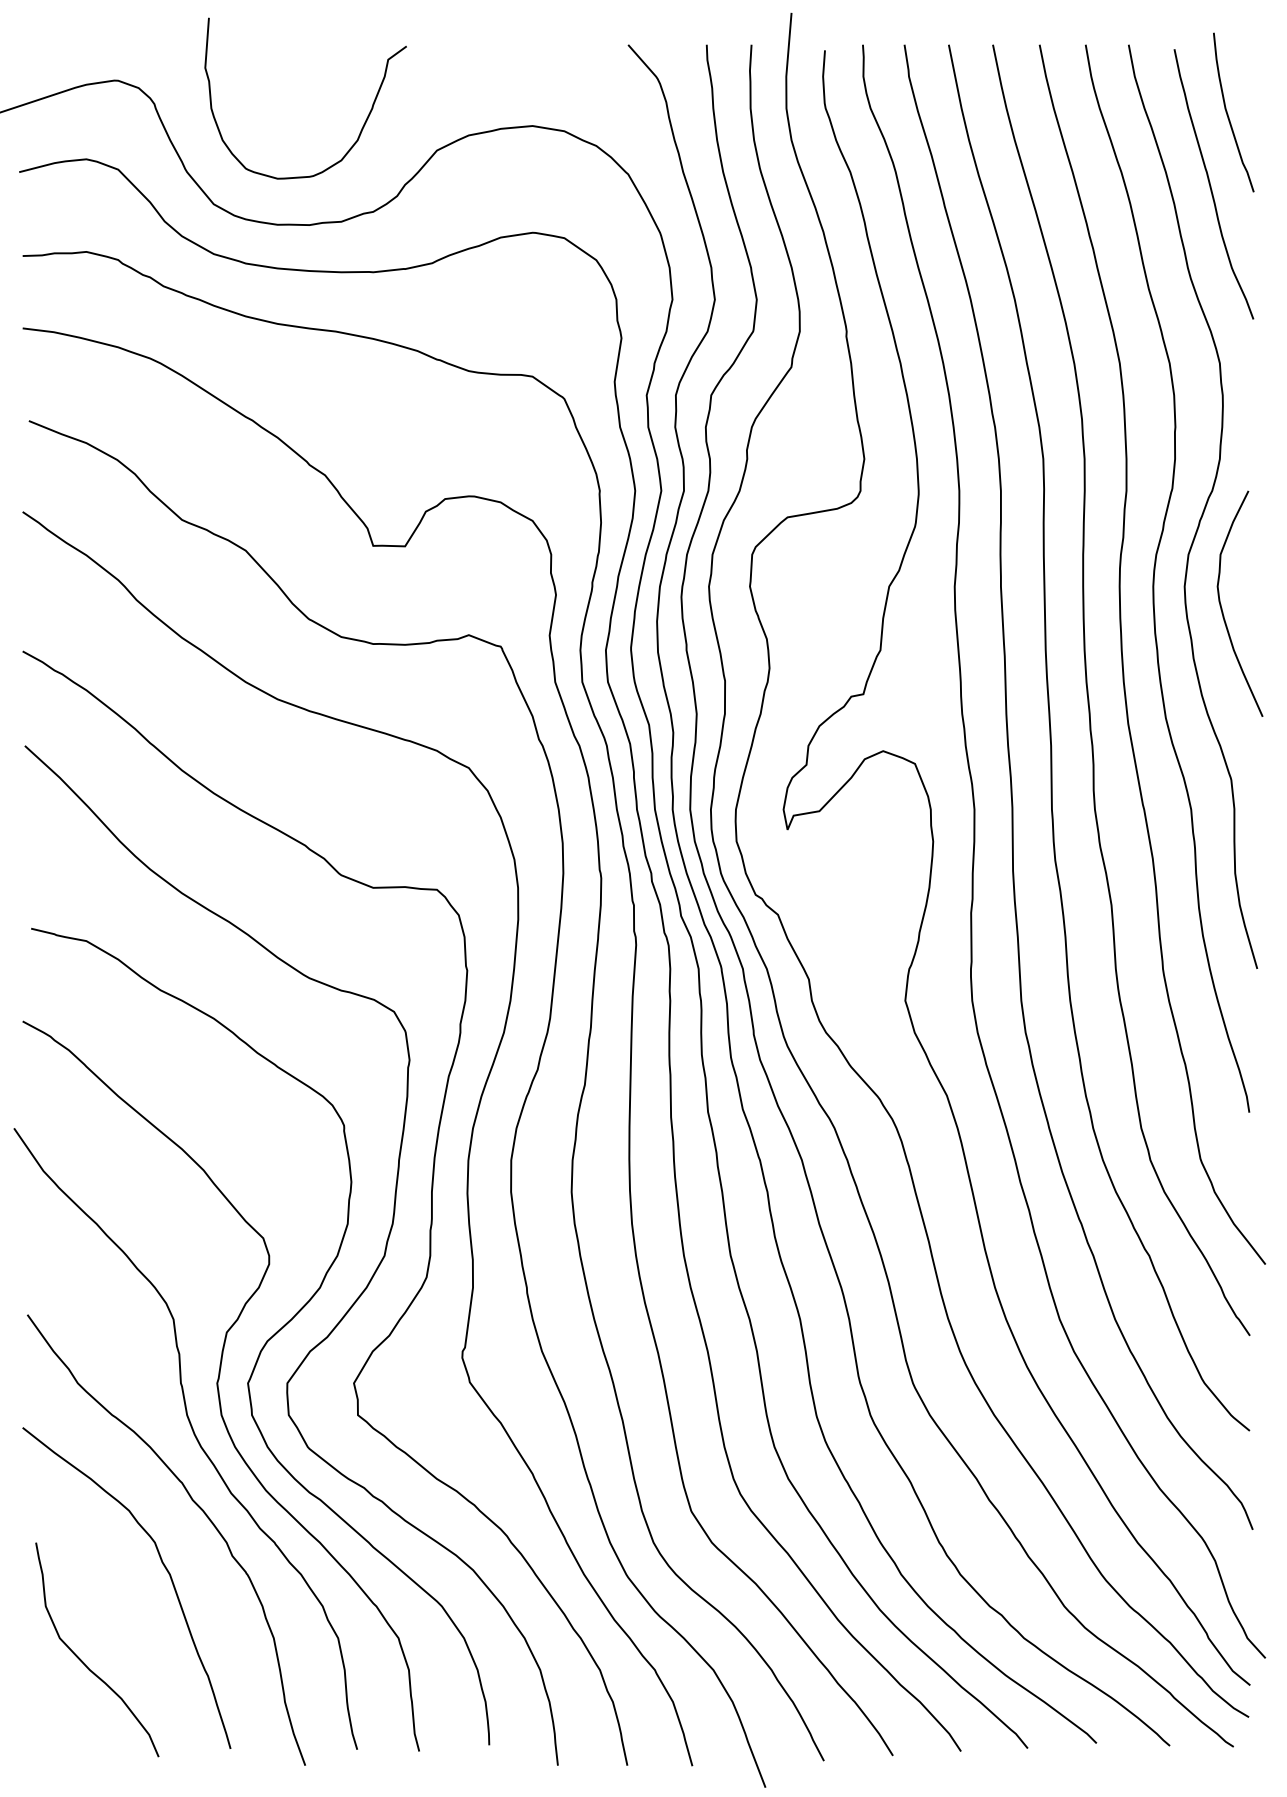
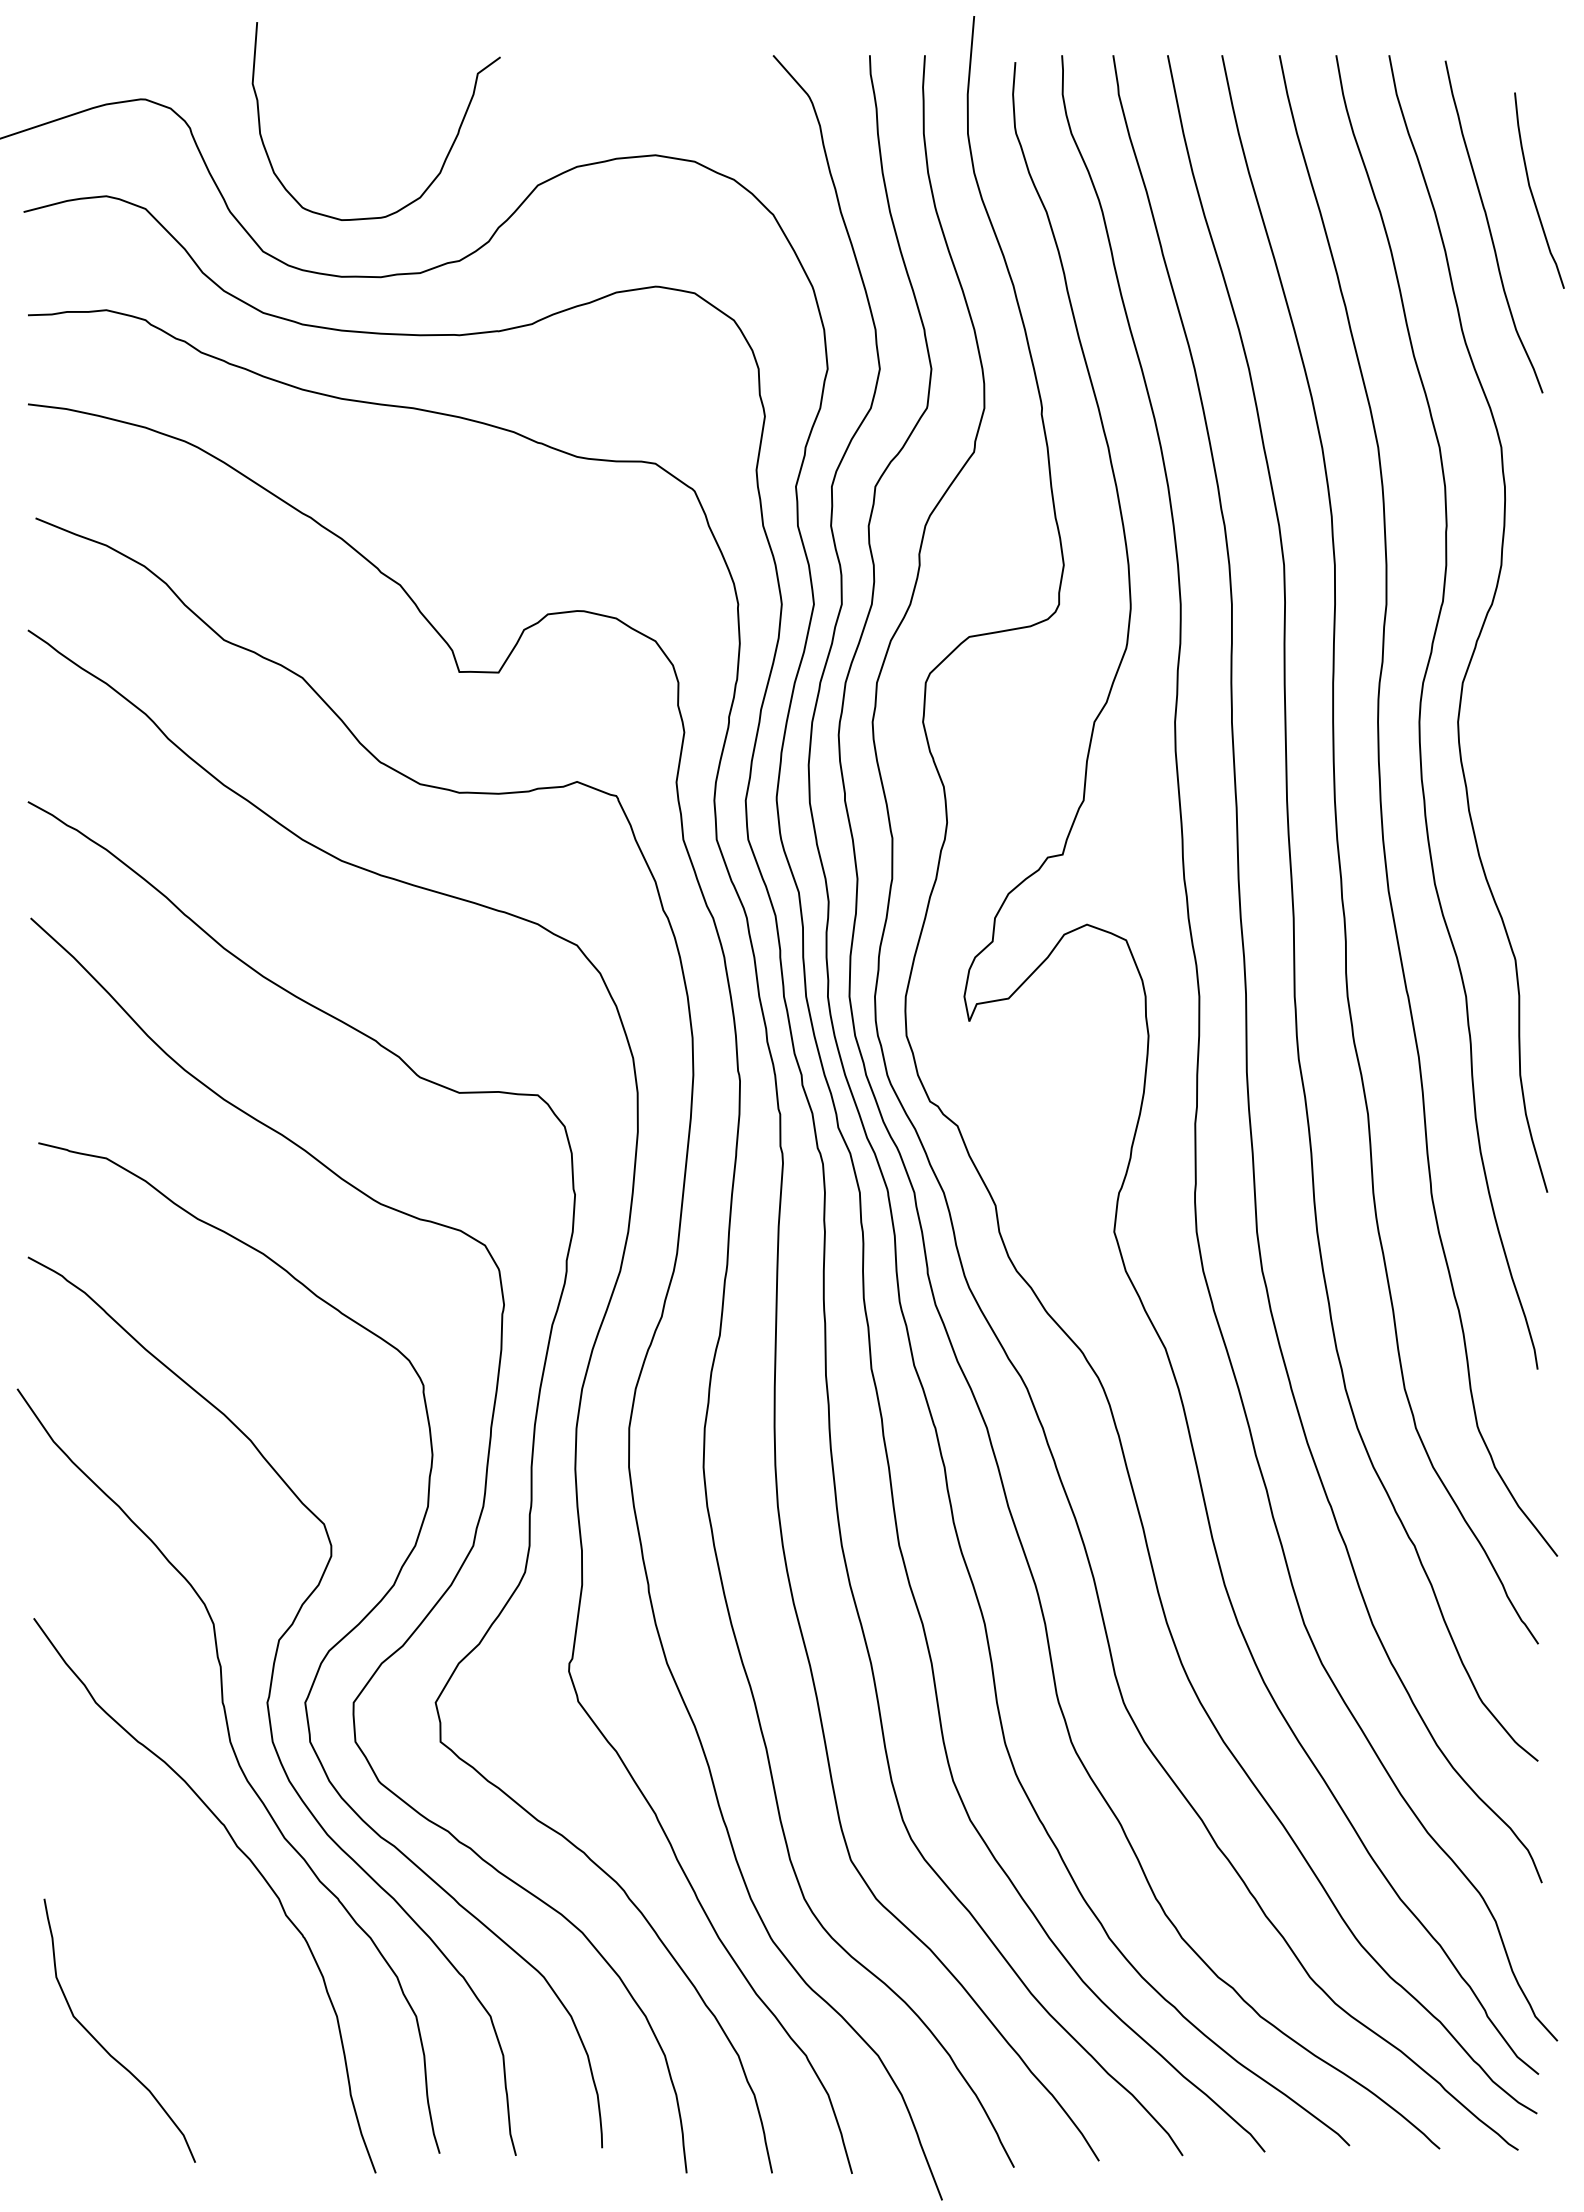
curve: (1228, 113) -> (1532, 191), moved
curve: (1222, 608) -> (1504, 749), removed
curve: (164, 1567) -> (202, 1929), removed

